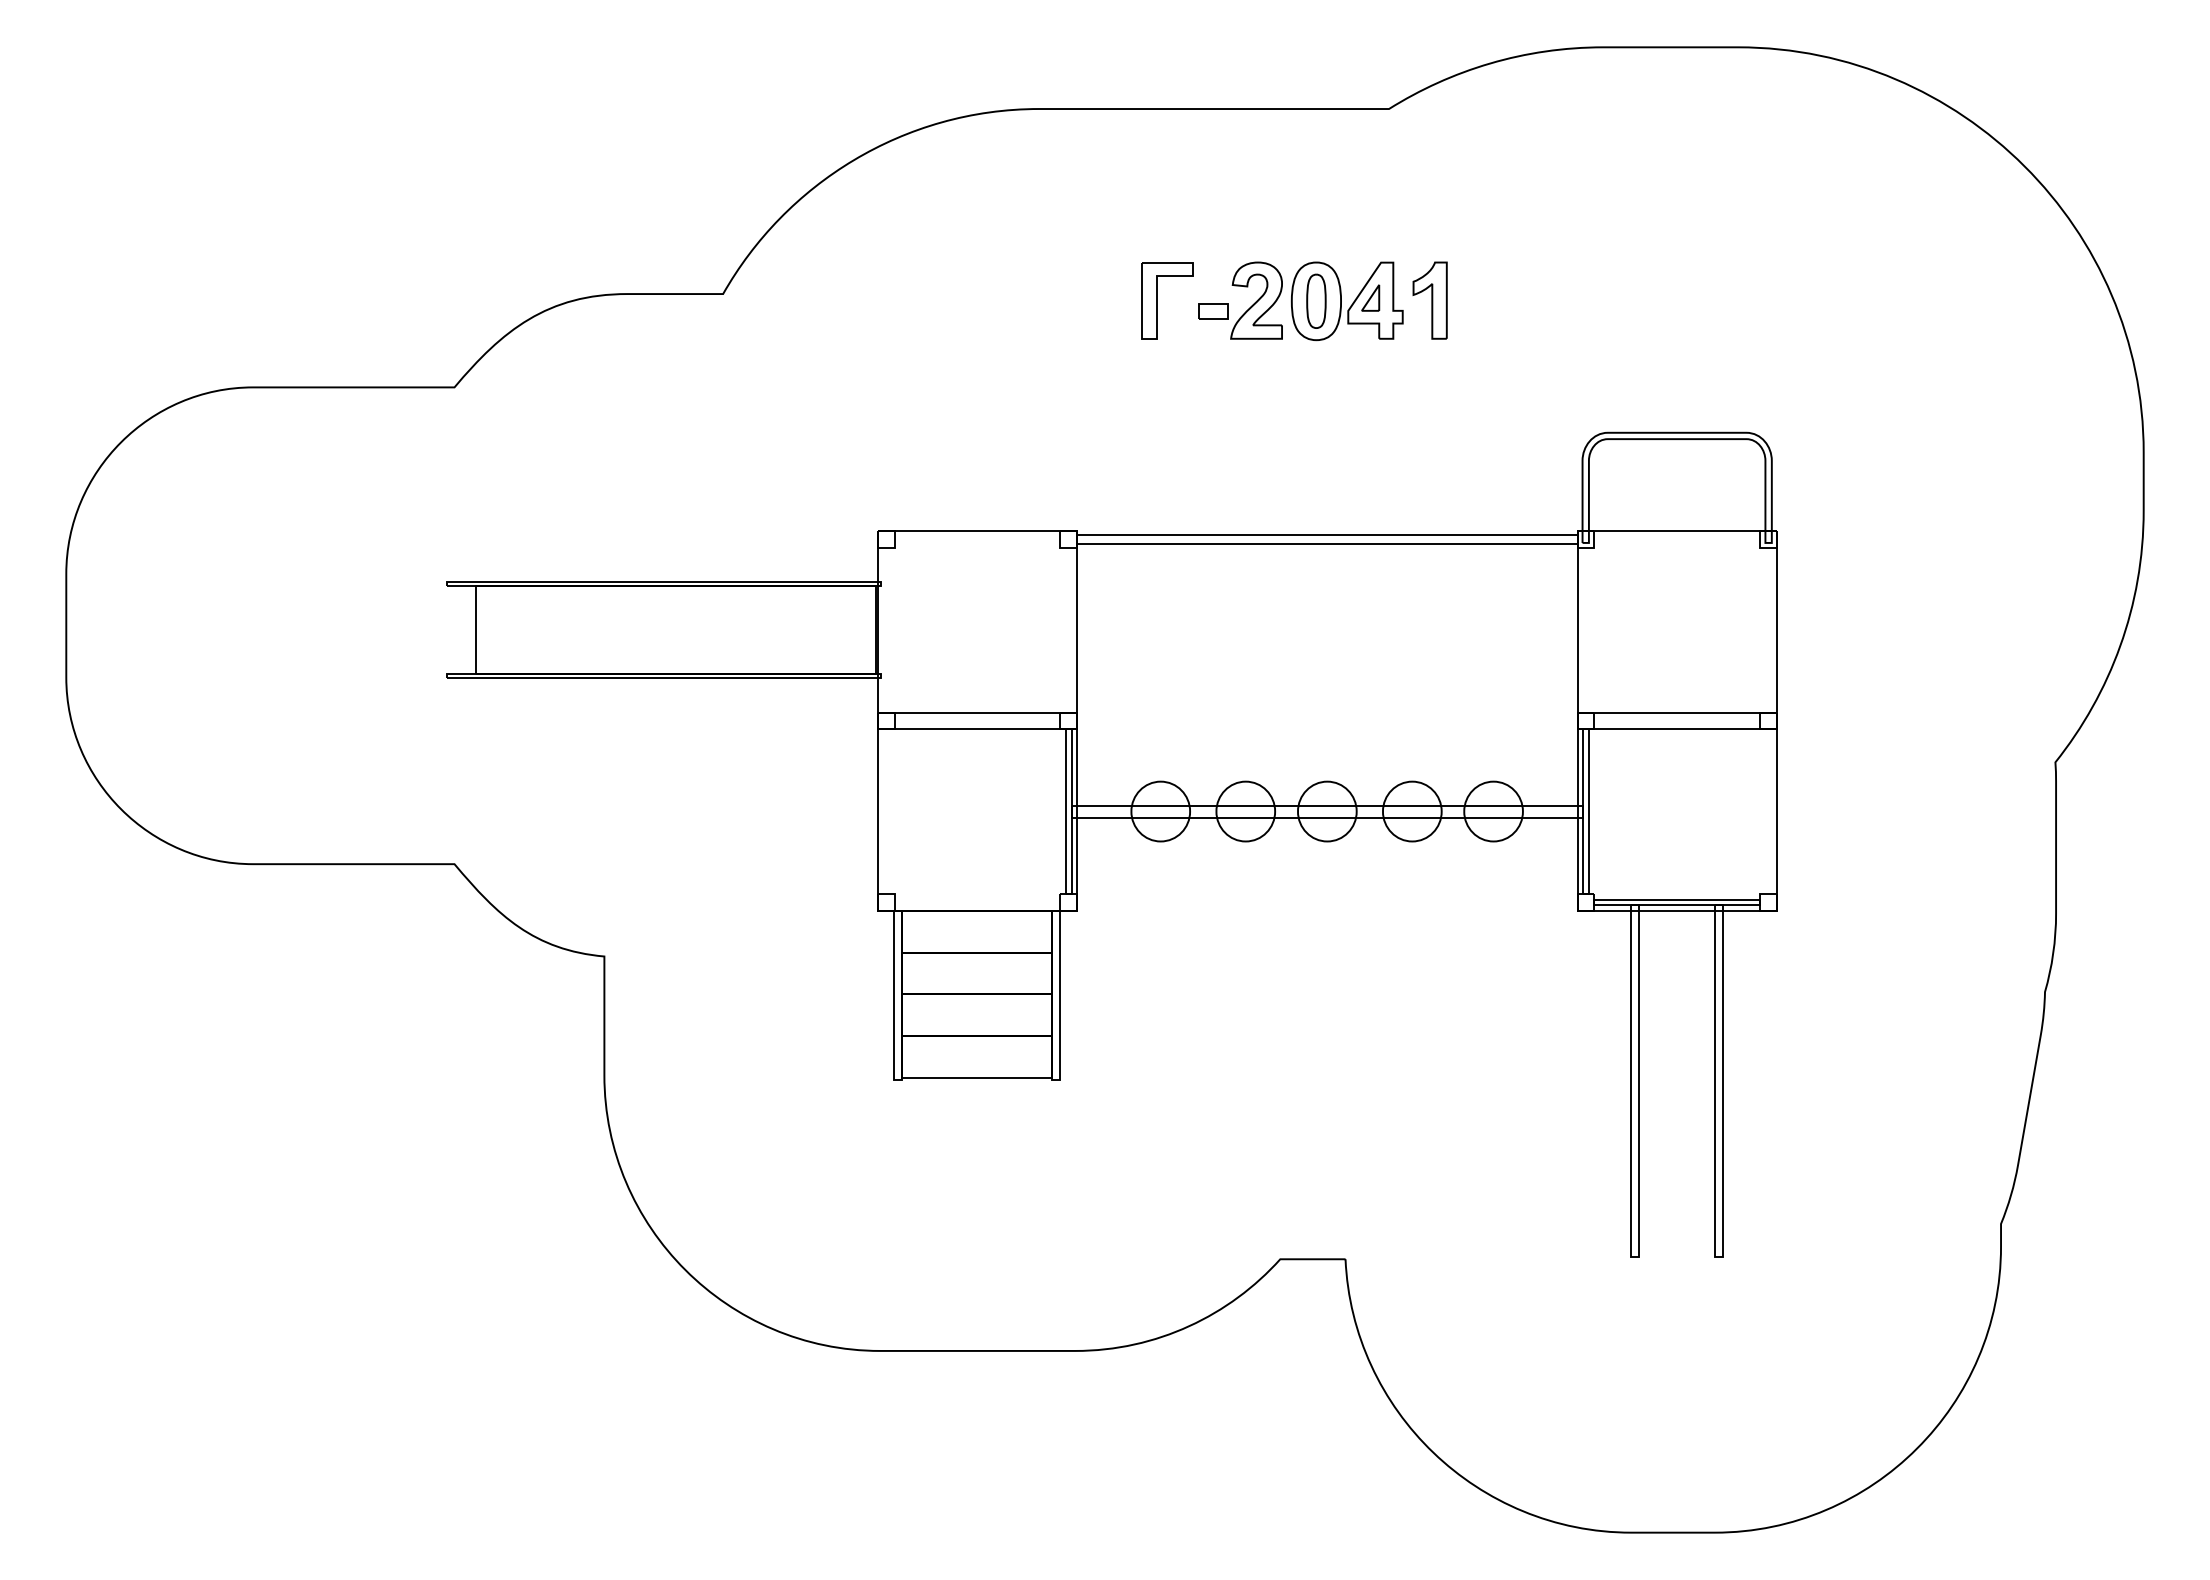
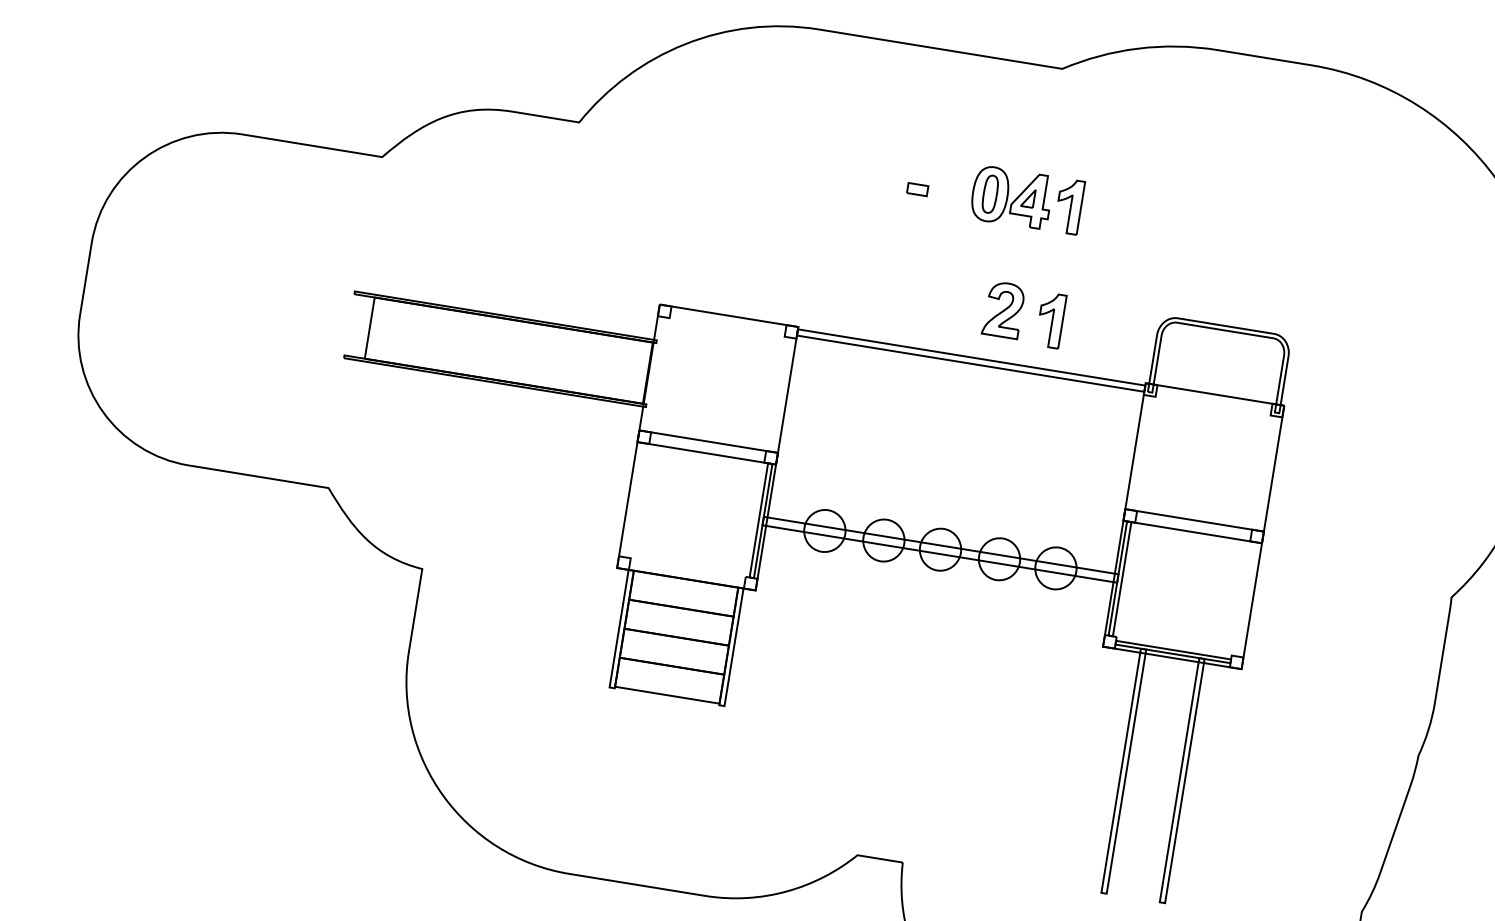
part: (1157, 300) -> (880, 175), removed
part: (1256, 300) -> (1003, 309), moved
part: (1429, 464) -> (1050, 320), added

